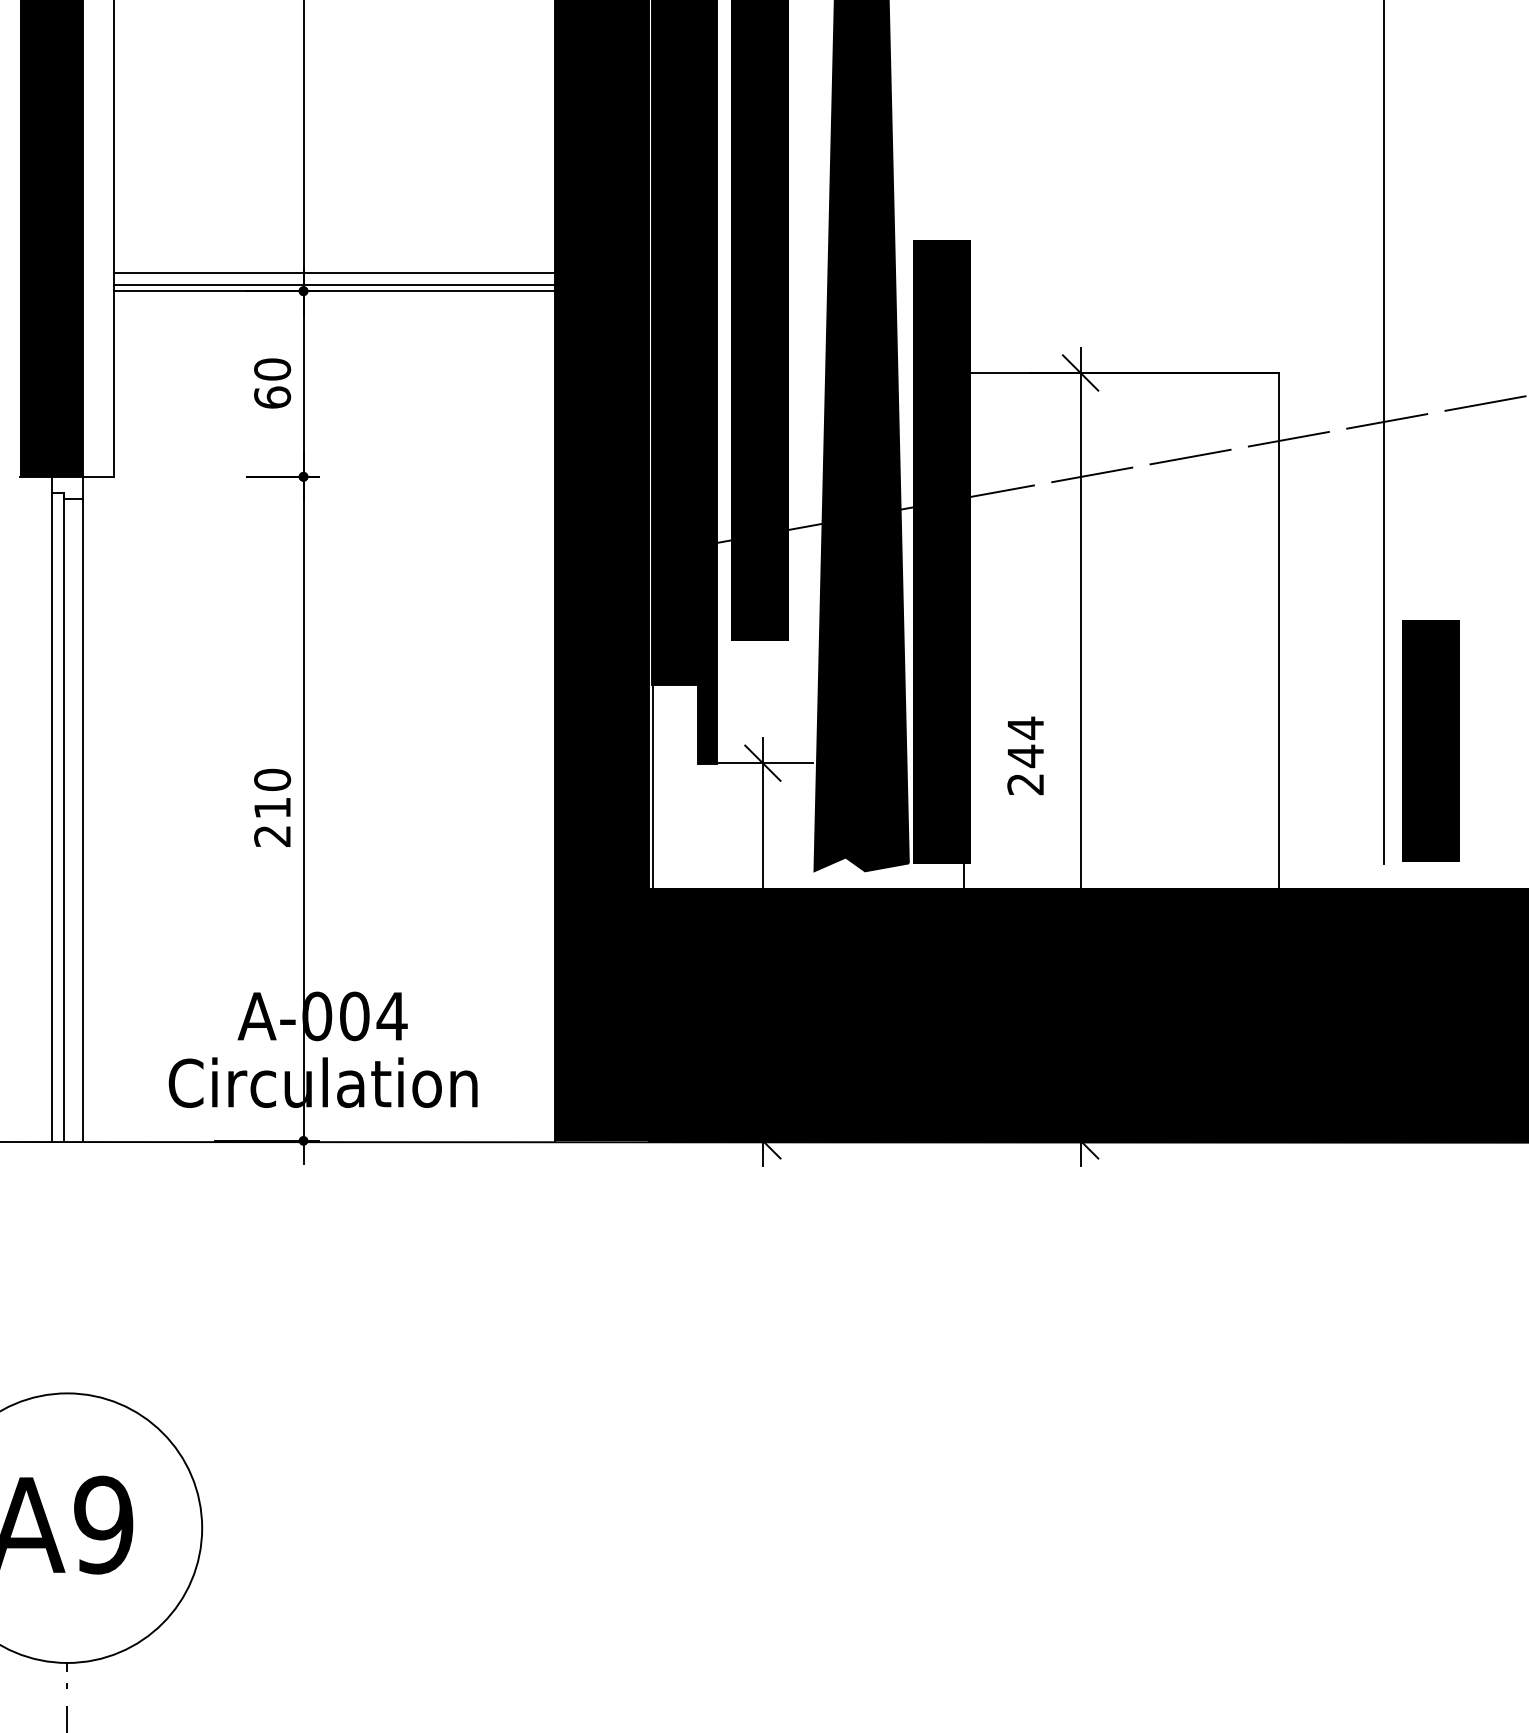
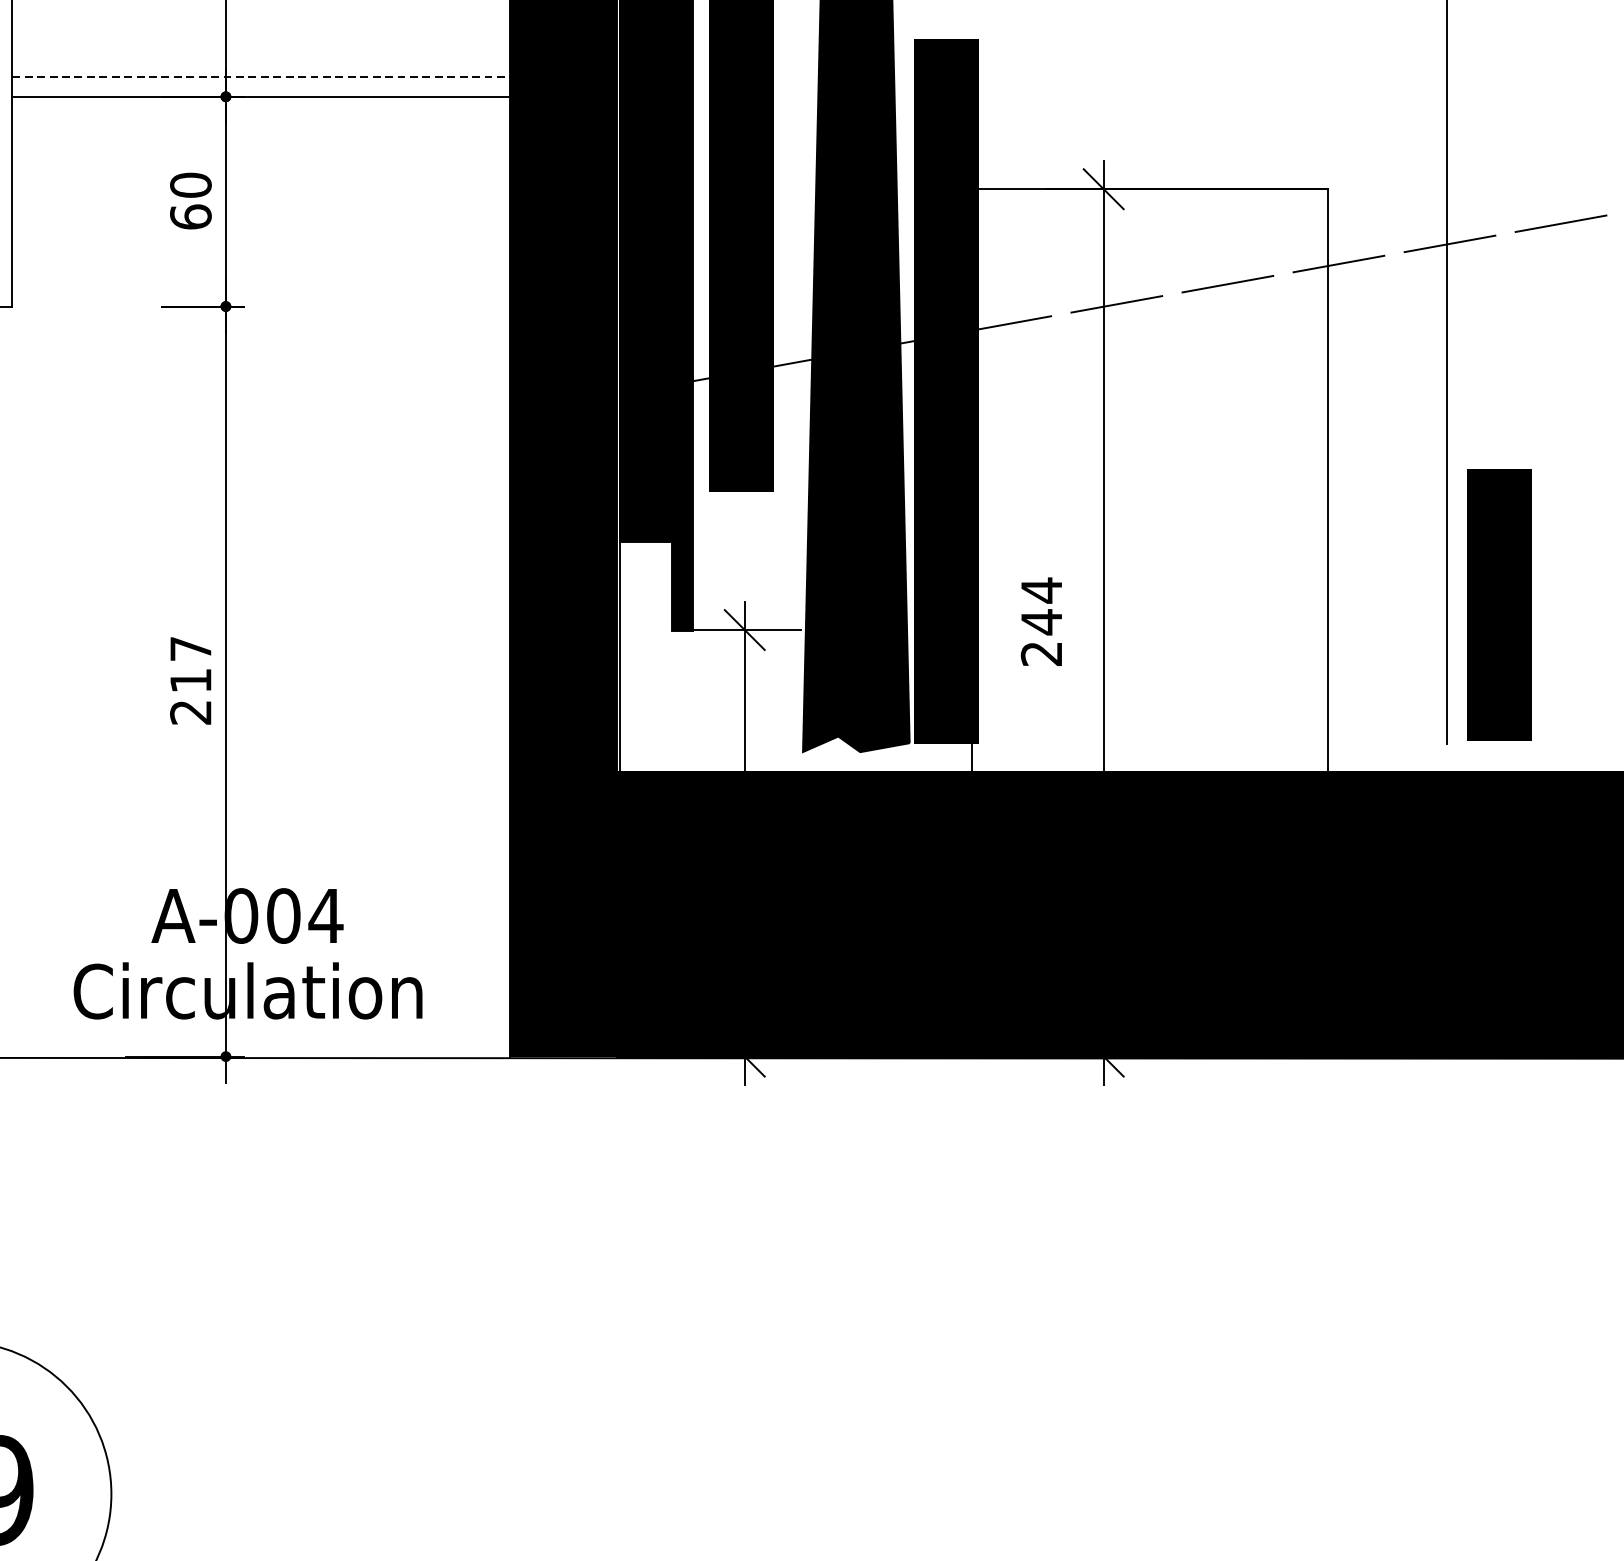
line: (335, 273) -> (262, 76), solid -> dashed
line: (334, 284) -> (260, 89), removed
text: (272, 779) -> (190, 648), 210 -> 217

